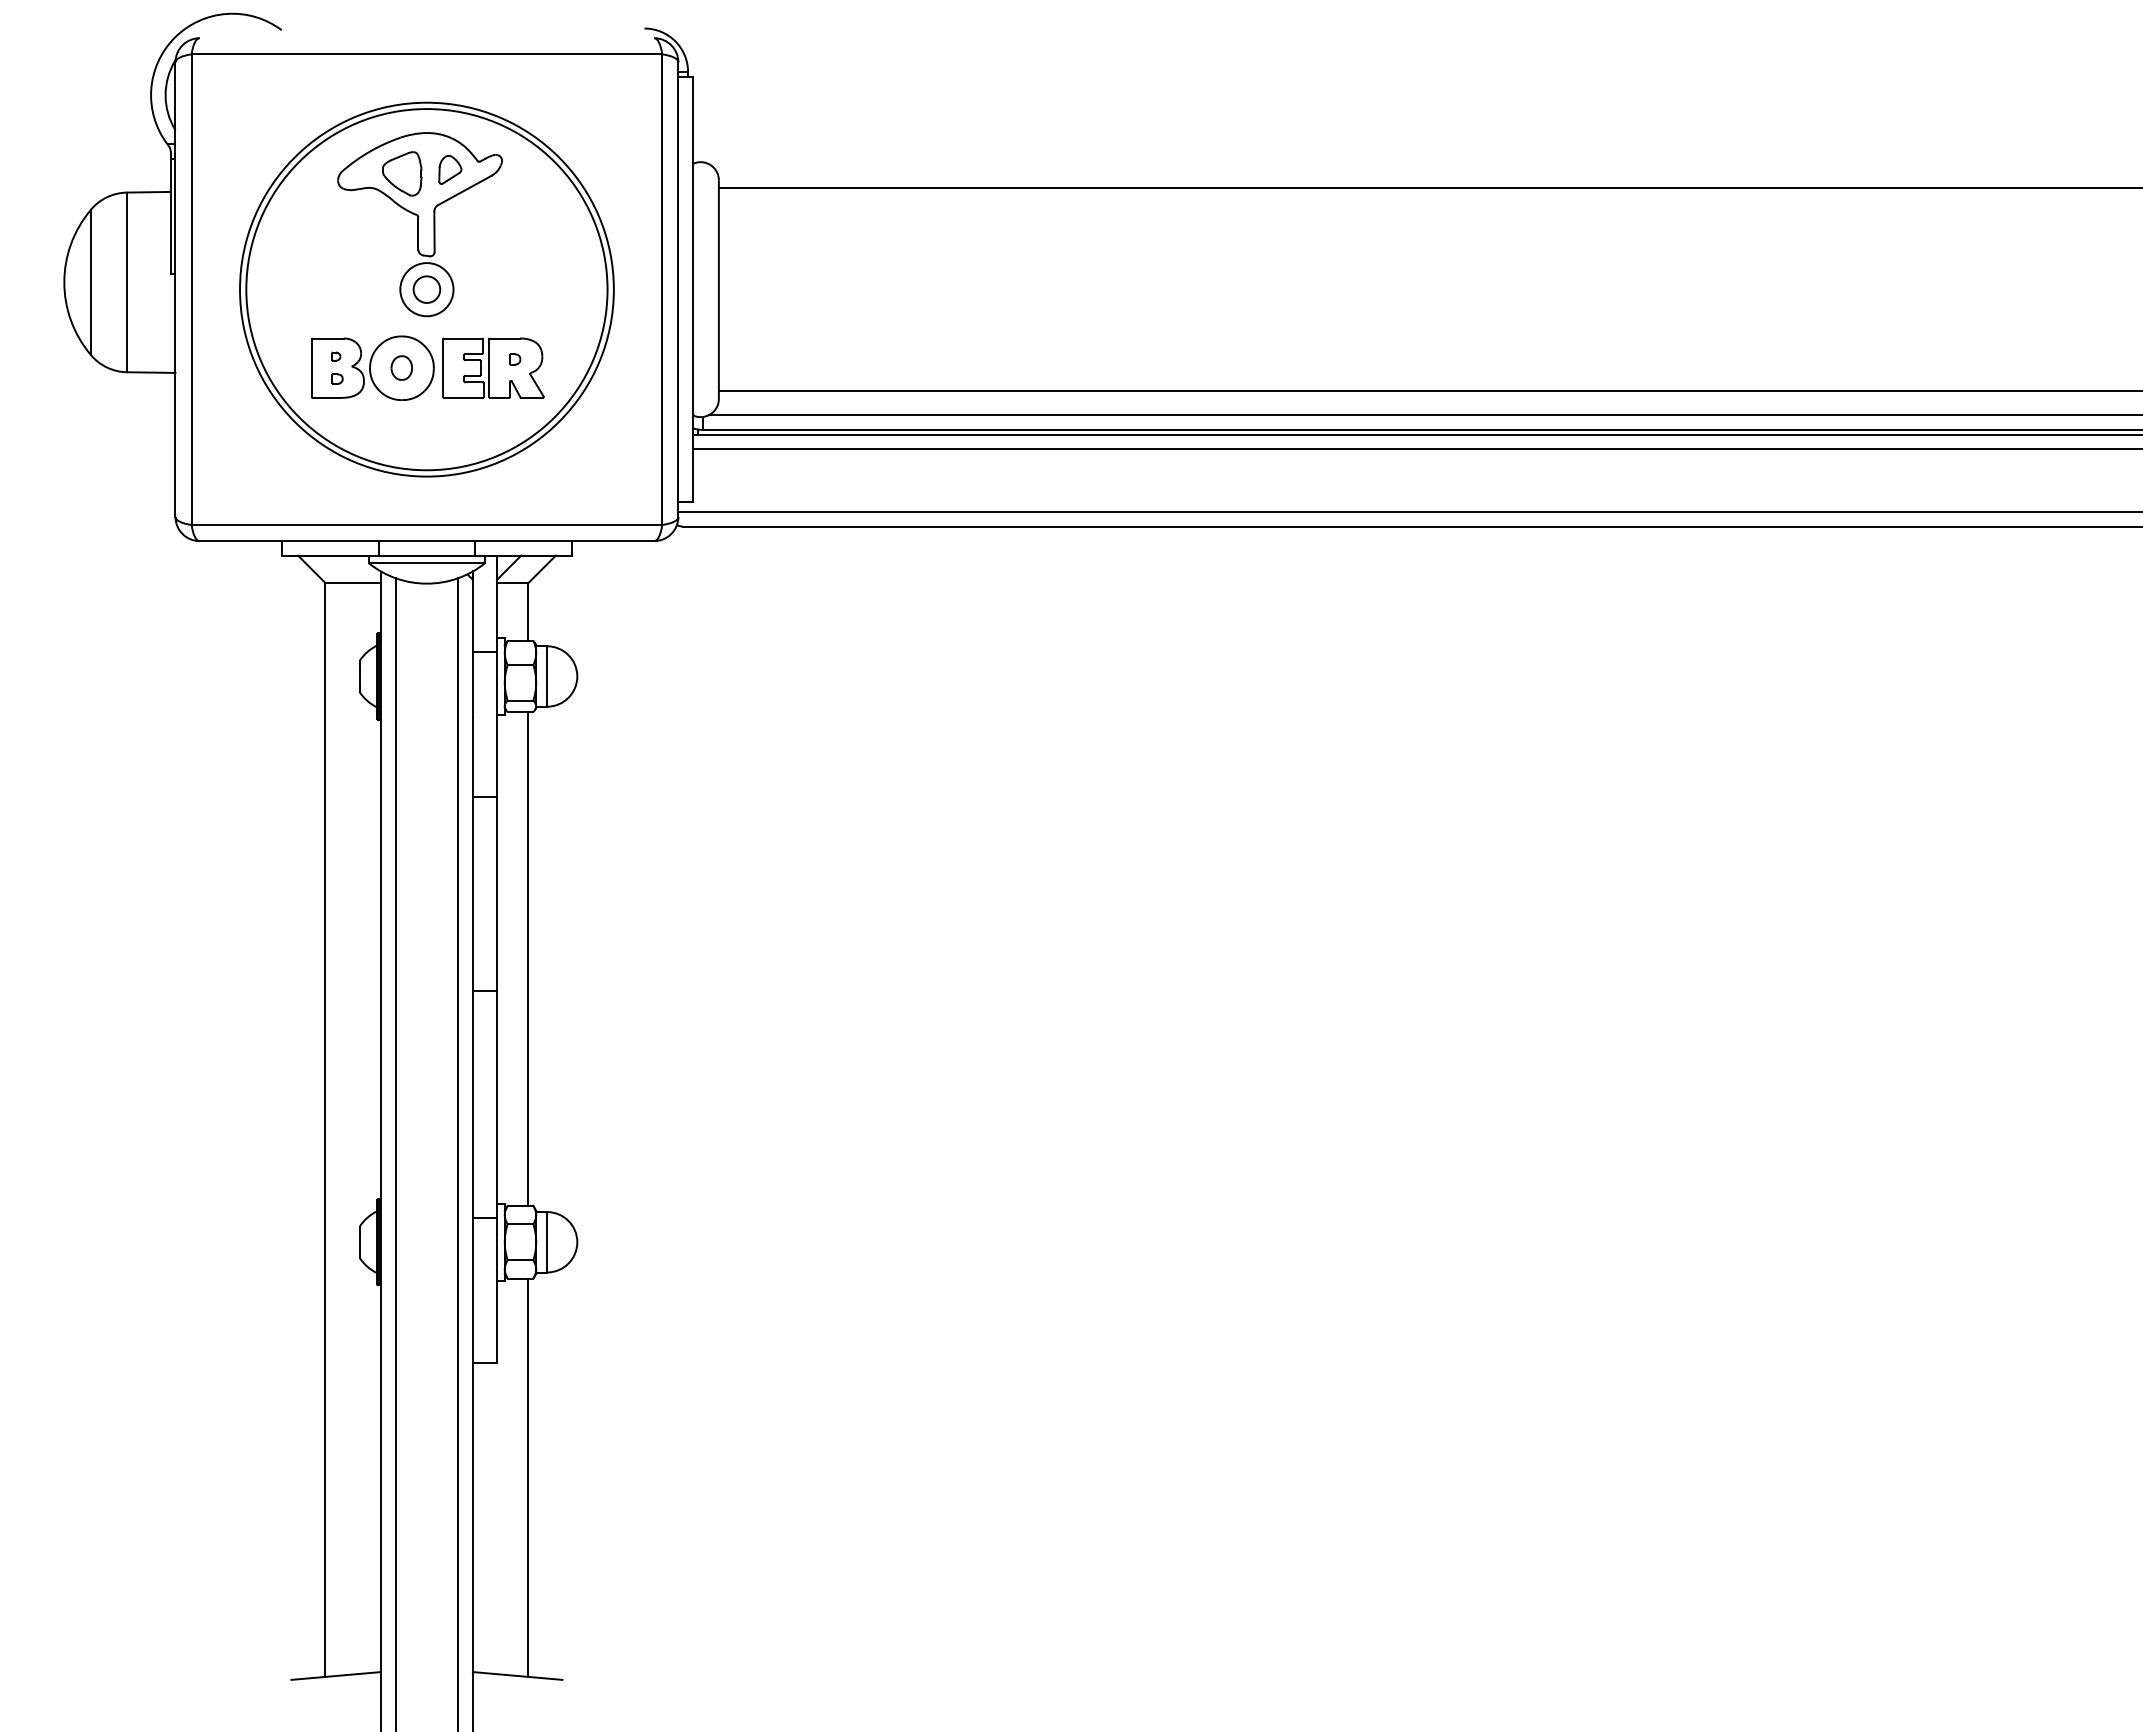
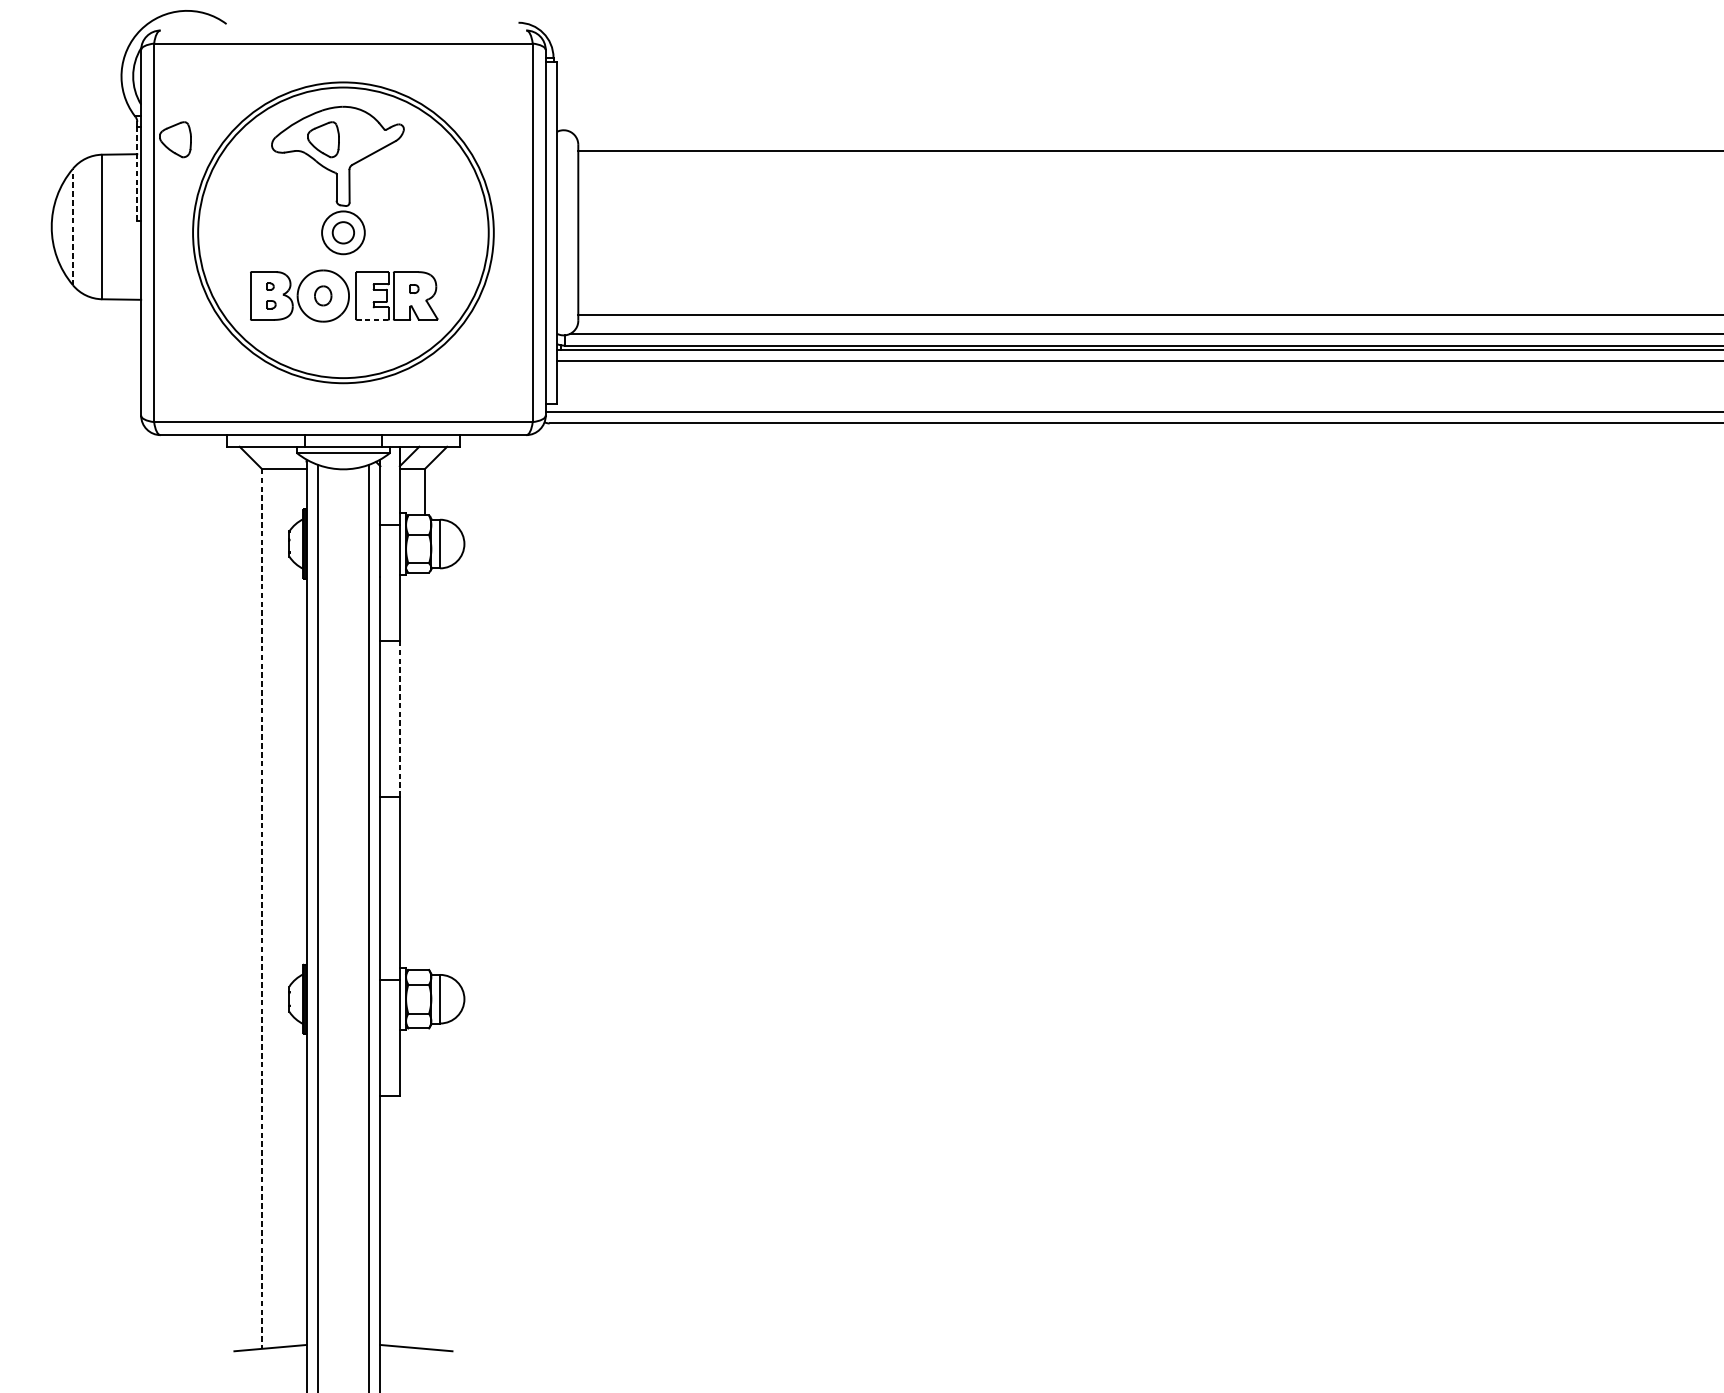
part: (450, 169) -> (362, 136), removed
part: (218, 173) -> (175, 139), added
line: (170, 216) -> (137, 173), solid -> dashed
line: (90, 282) -> (72, 227), solid -> dashed
line: (462, 397) -> (372, 319), solid -> dashed
line: (497, 894) -> (400, 719), solid -> dashed
line: (528, 958) -> (425, 770), removed
line: (325, 1129) -> (261, 908), solid -> dashed
line: (528, 1477) -> (425, 1188), removed

